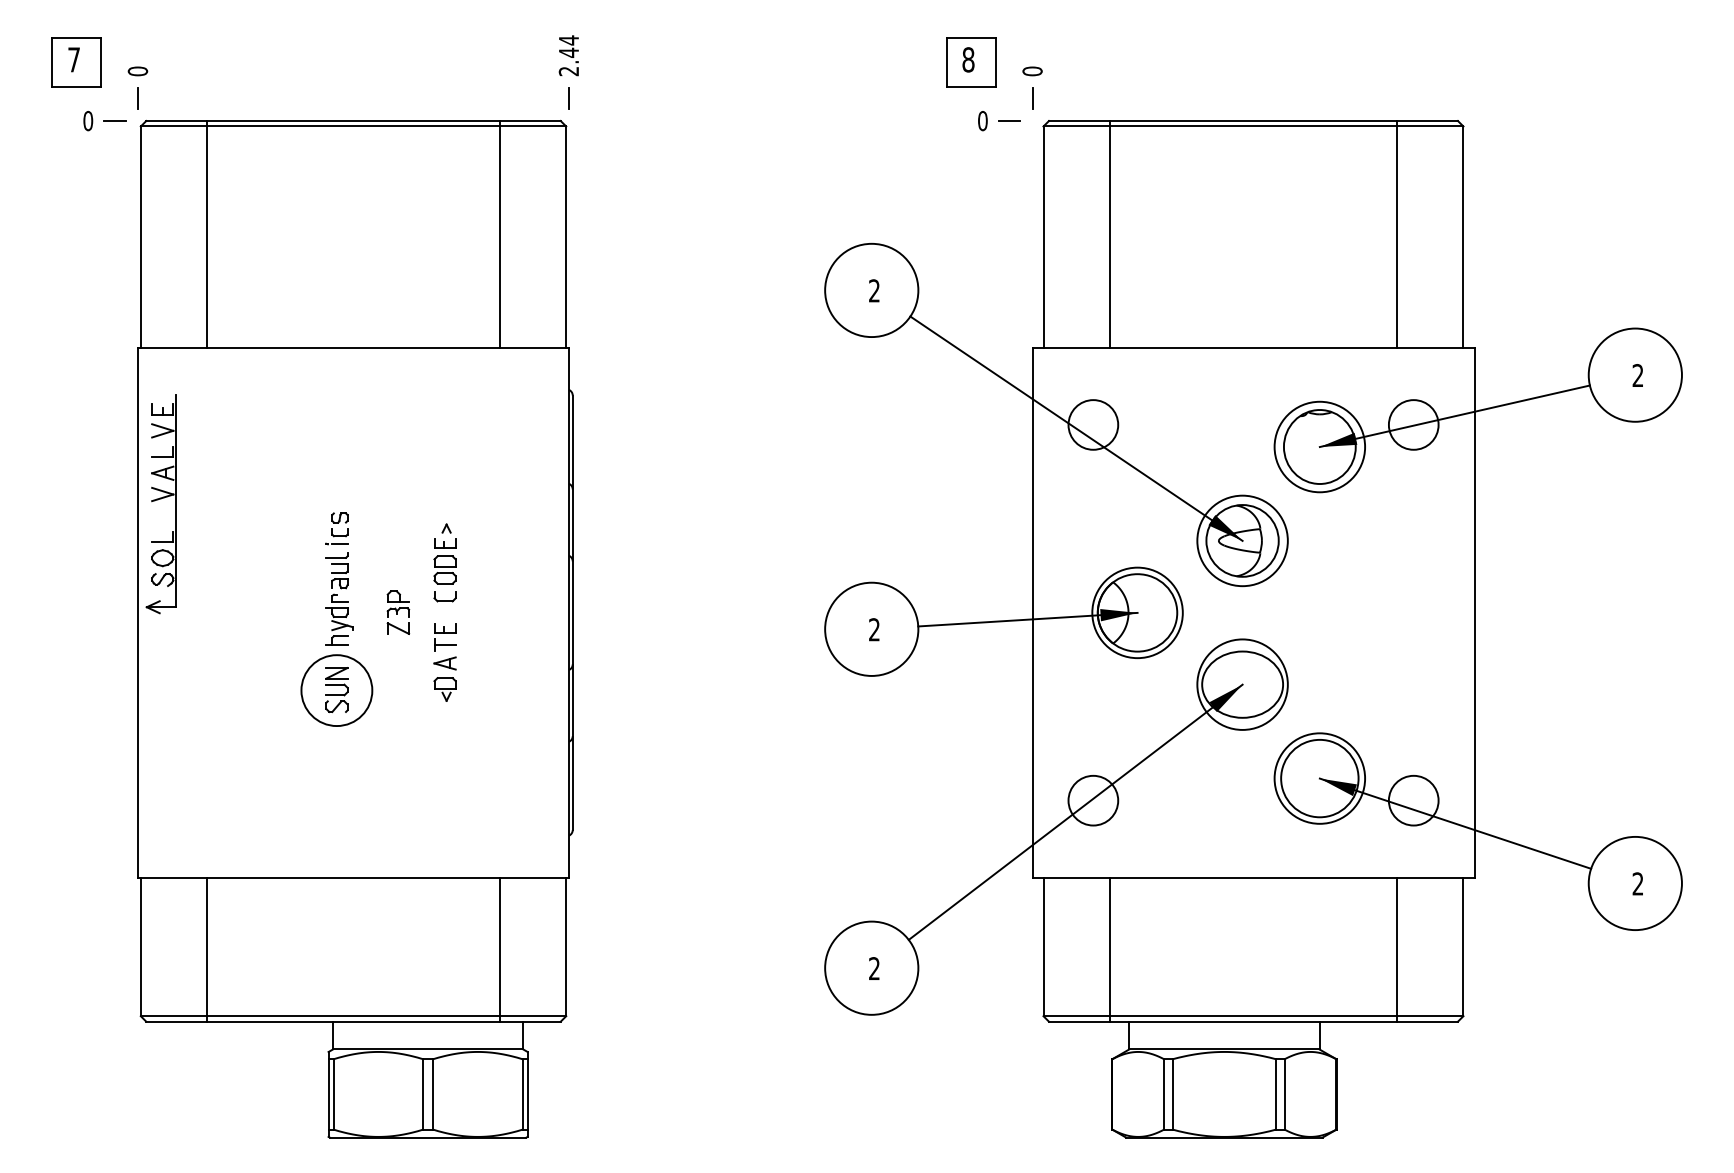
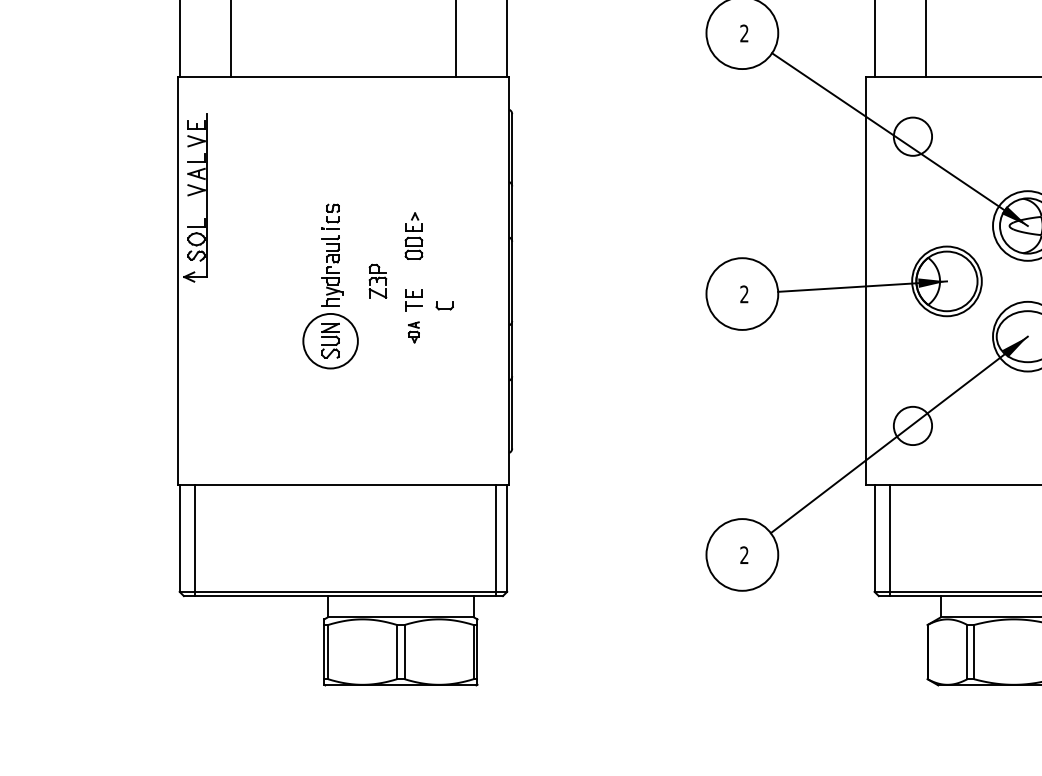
part: (444, 596) -> (444, 305), moved
part: (444, 678) -> (413, 331), size x0.6
line: (207, 949) -> (194, 540), moved
line: (499, 949) -> (495, 540), moved
line: (1109, 949) -> (889, 540), moved

